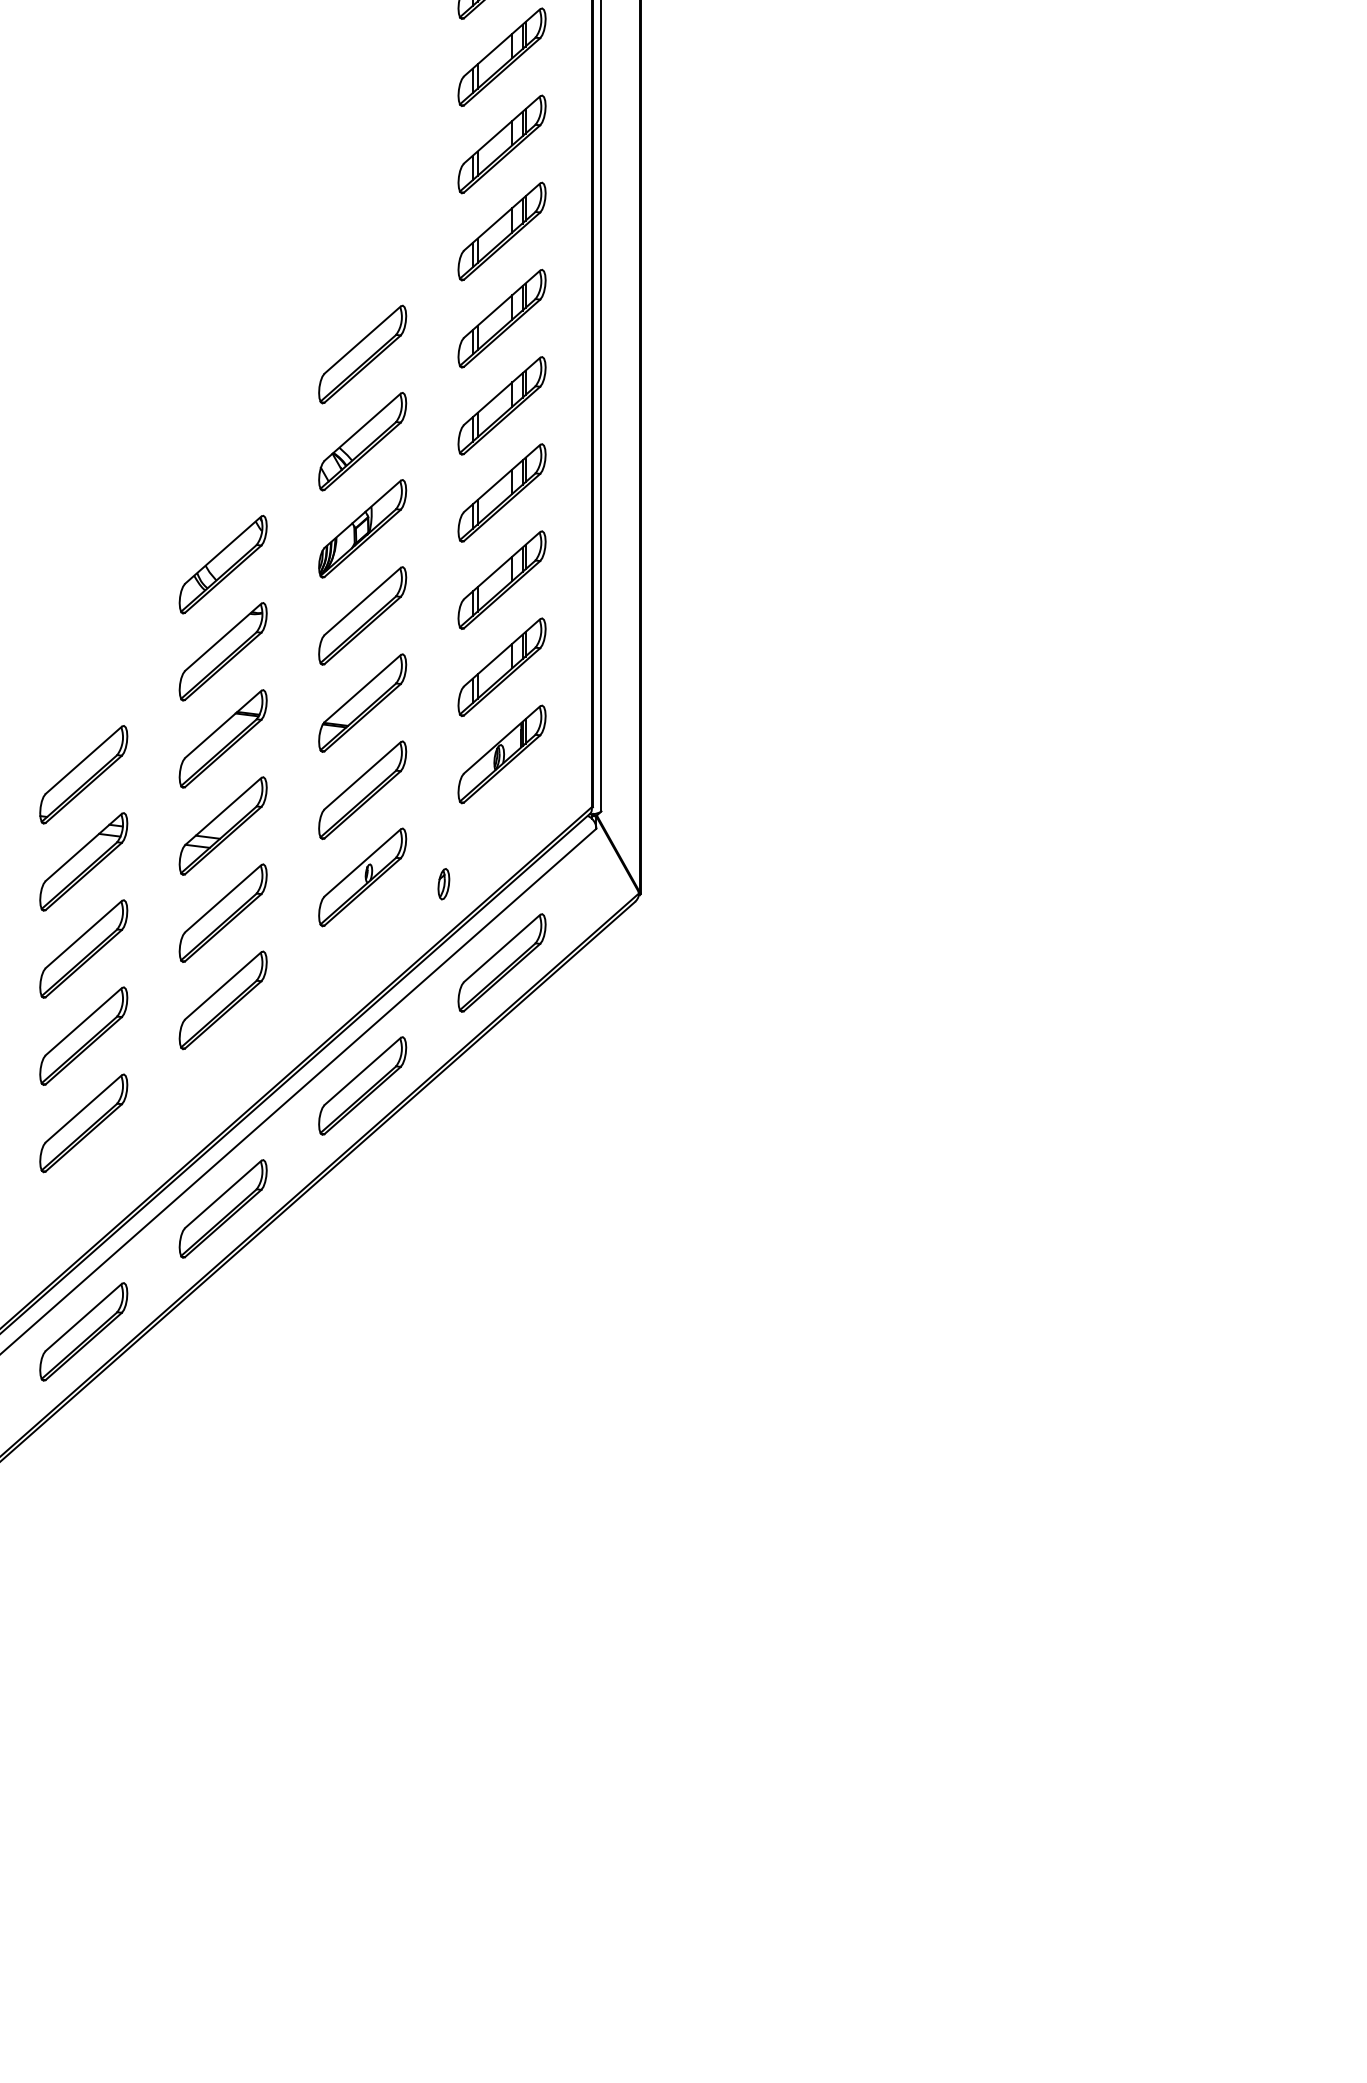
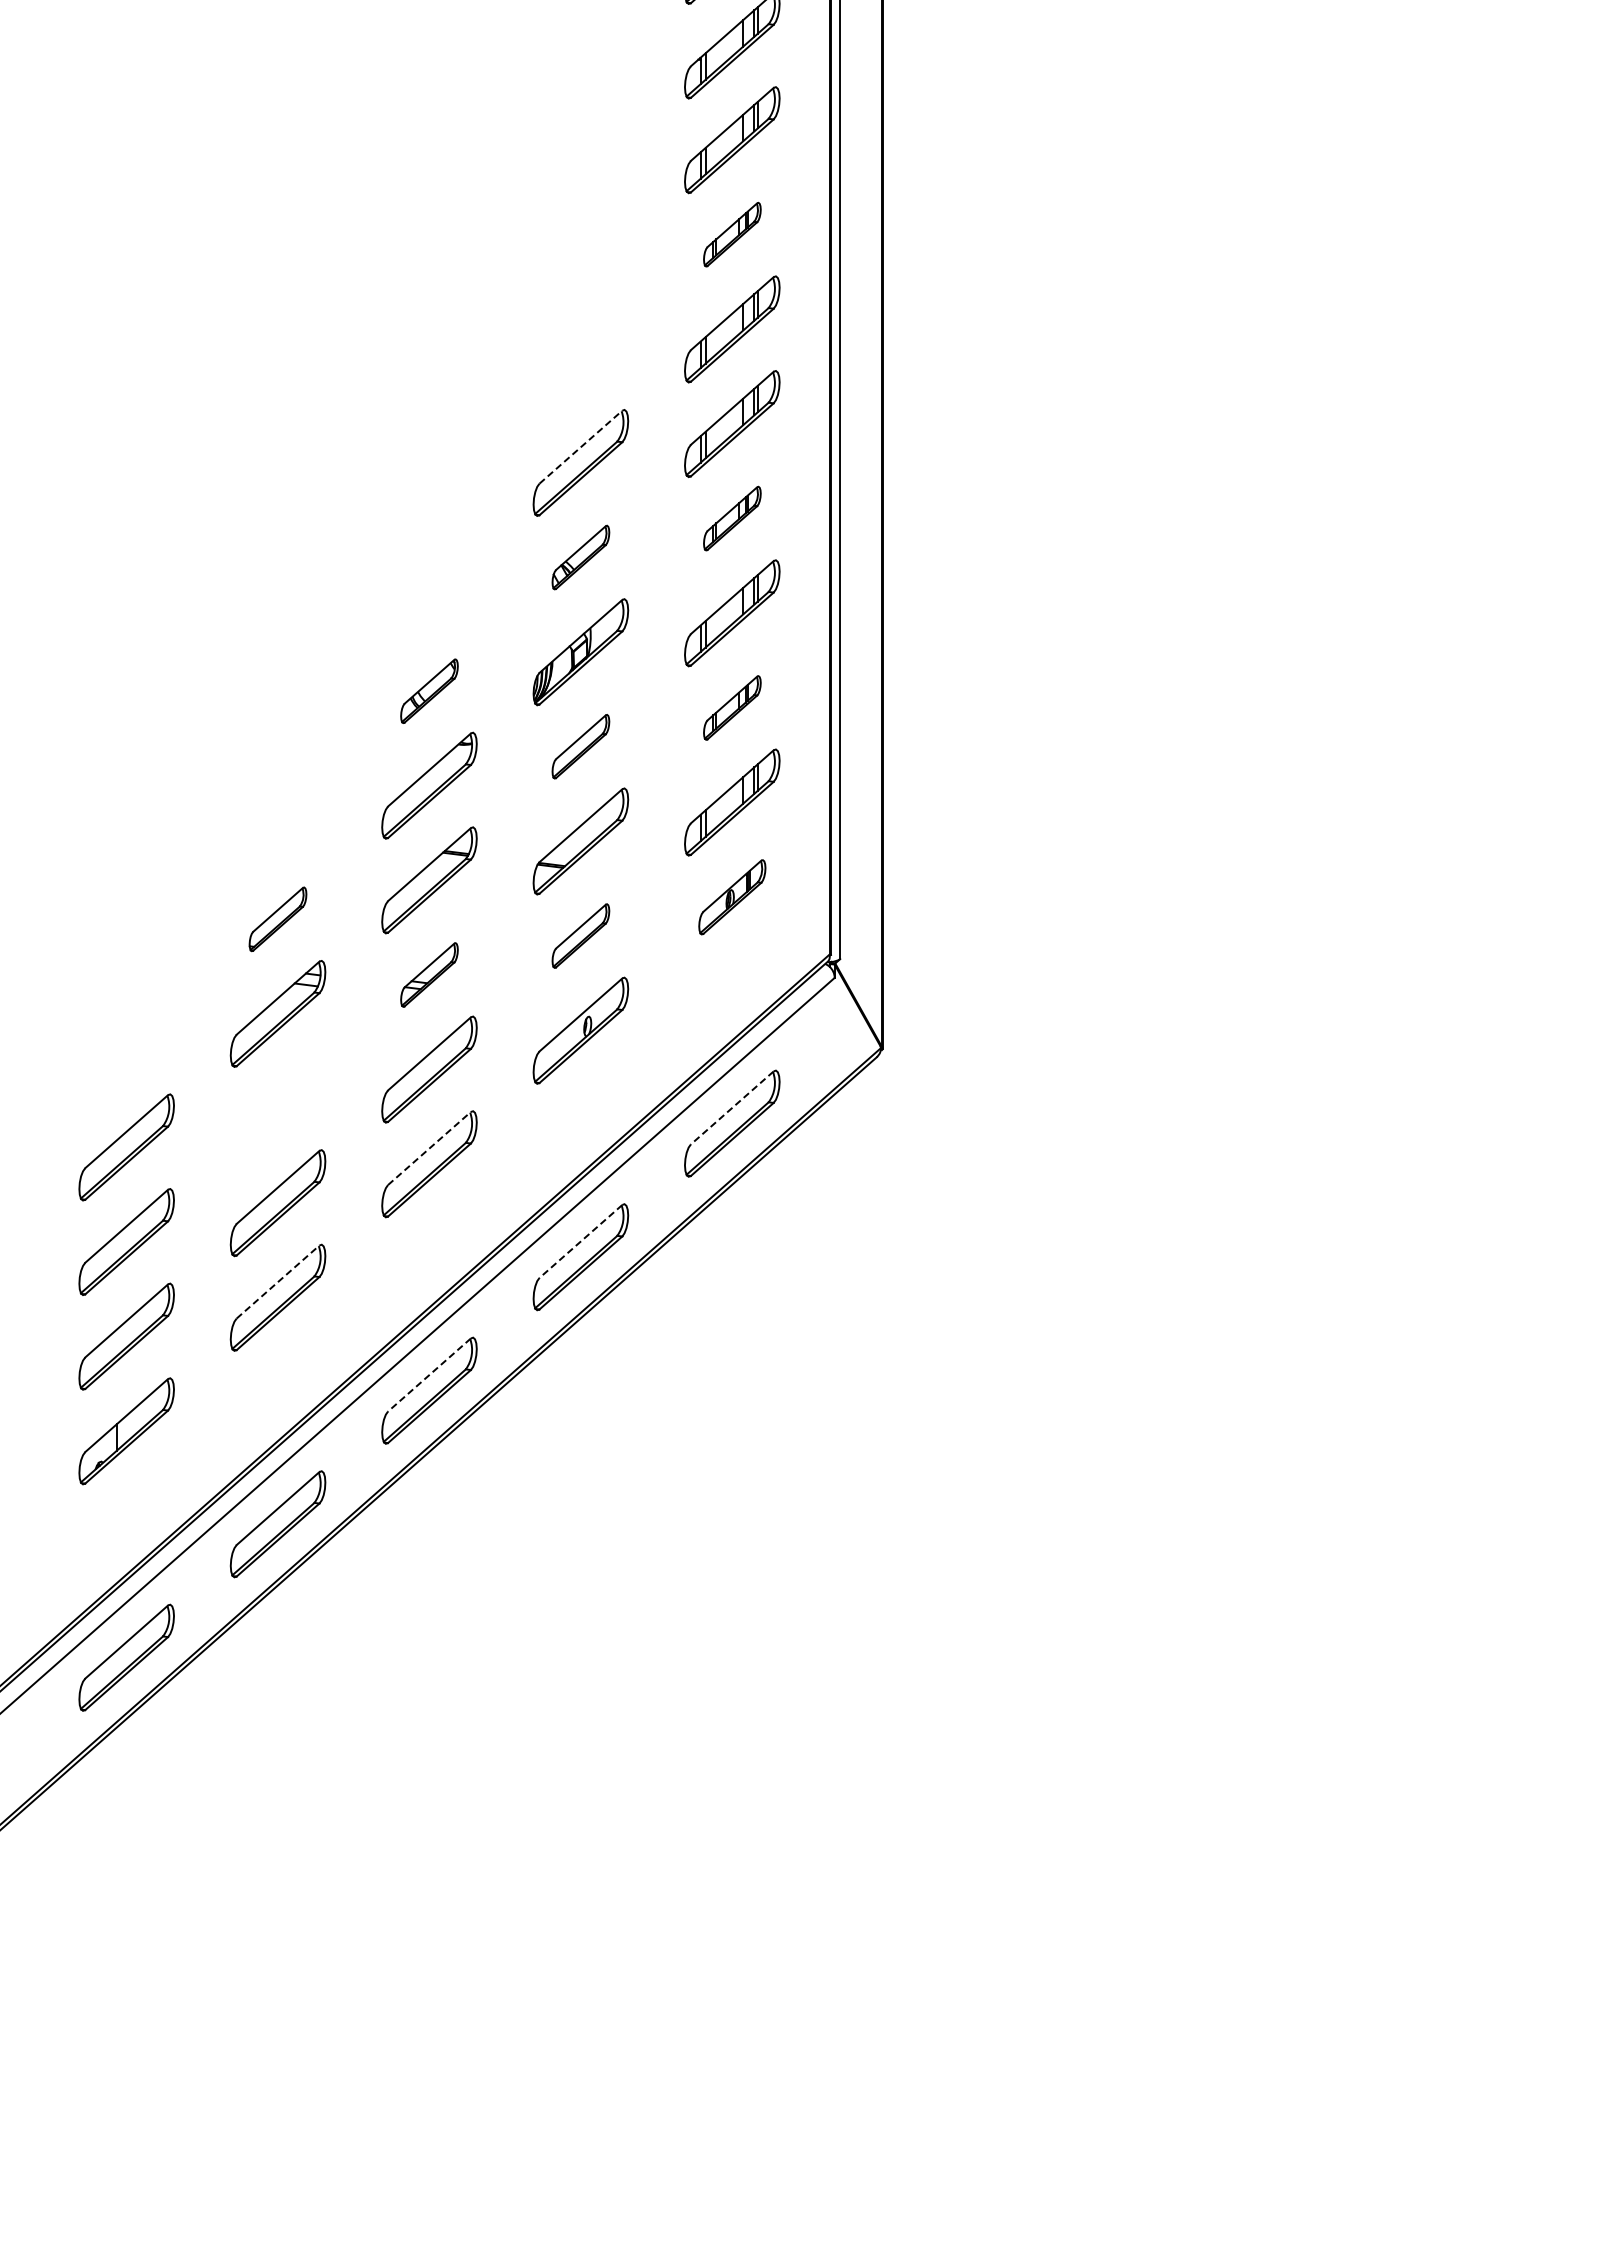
part: (502, 144) -> (732, 234), size x0.6
line: (363, 339) -> (581, 446), solid -> dashed
part: (502, 405) -> (732, 518), size x0.6
part: (362, 441) -> (580, 557), size x0.6
part: (223, 565) -> (429, 691), size x0.6
part: (502, 579) -> (732, 707), size x0.6
part: (362, 615) -> (580, 746), size x0.6
part: (502, 754) -> (732, 897), size x0.7
part: (83, 774) -> (277, 919), size x0.6
part: (362, 789) -> (580, 935), size x0.6
part: (223, 825) -> (429, 974), size x0.6
part: (443, 883) -> (668, 1037), removed
part: (83, 949) -> (277, 1108), removed
line: (501, 949) -> (731, 1108), solid -> dashed
line: (223, 985) -> (429, 1148), solid -> dashed
line: (362, 1071) -> (580, 1241), solid -> dashed
line: (84, 1108) -> (278, 1281), solid -> dashed
line: (223, 1194) -> (429, 1375), solid -> dashed

